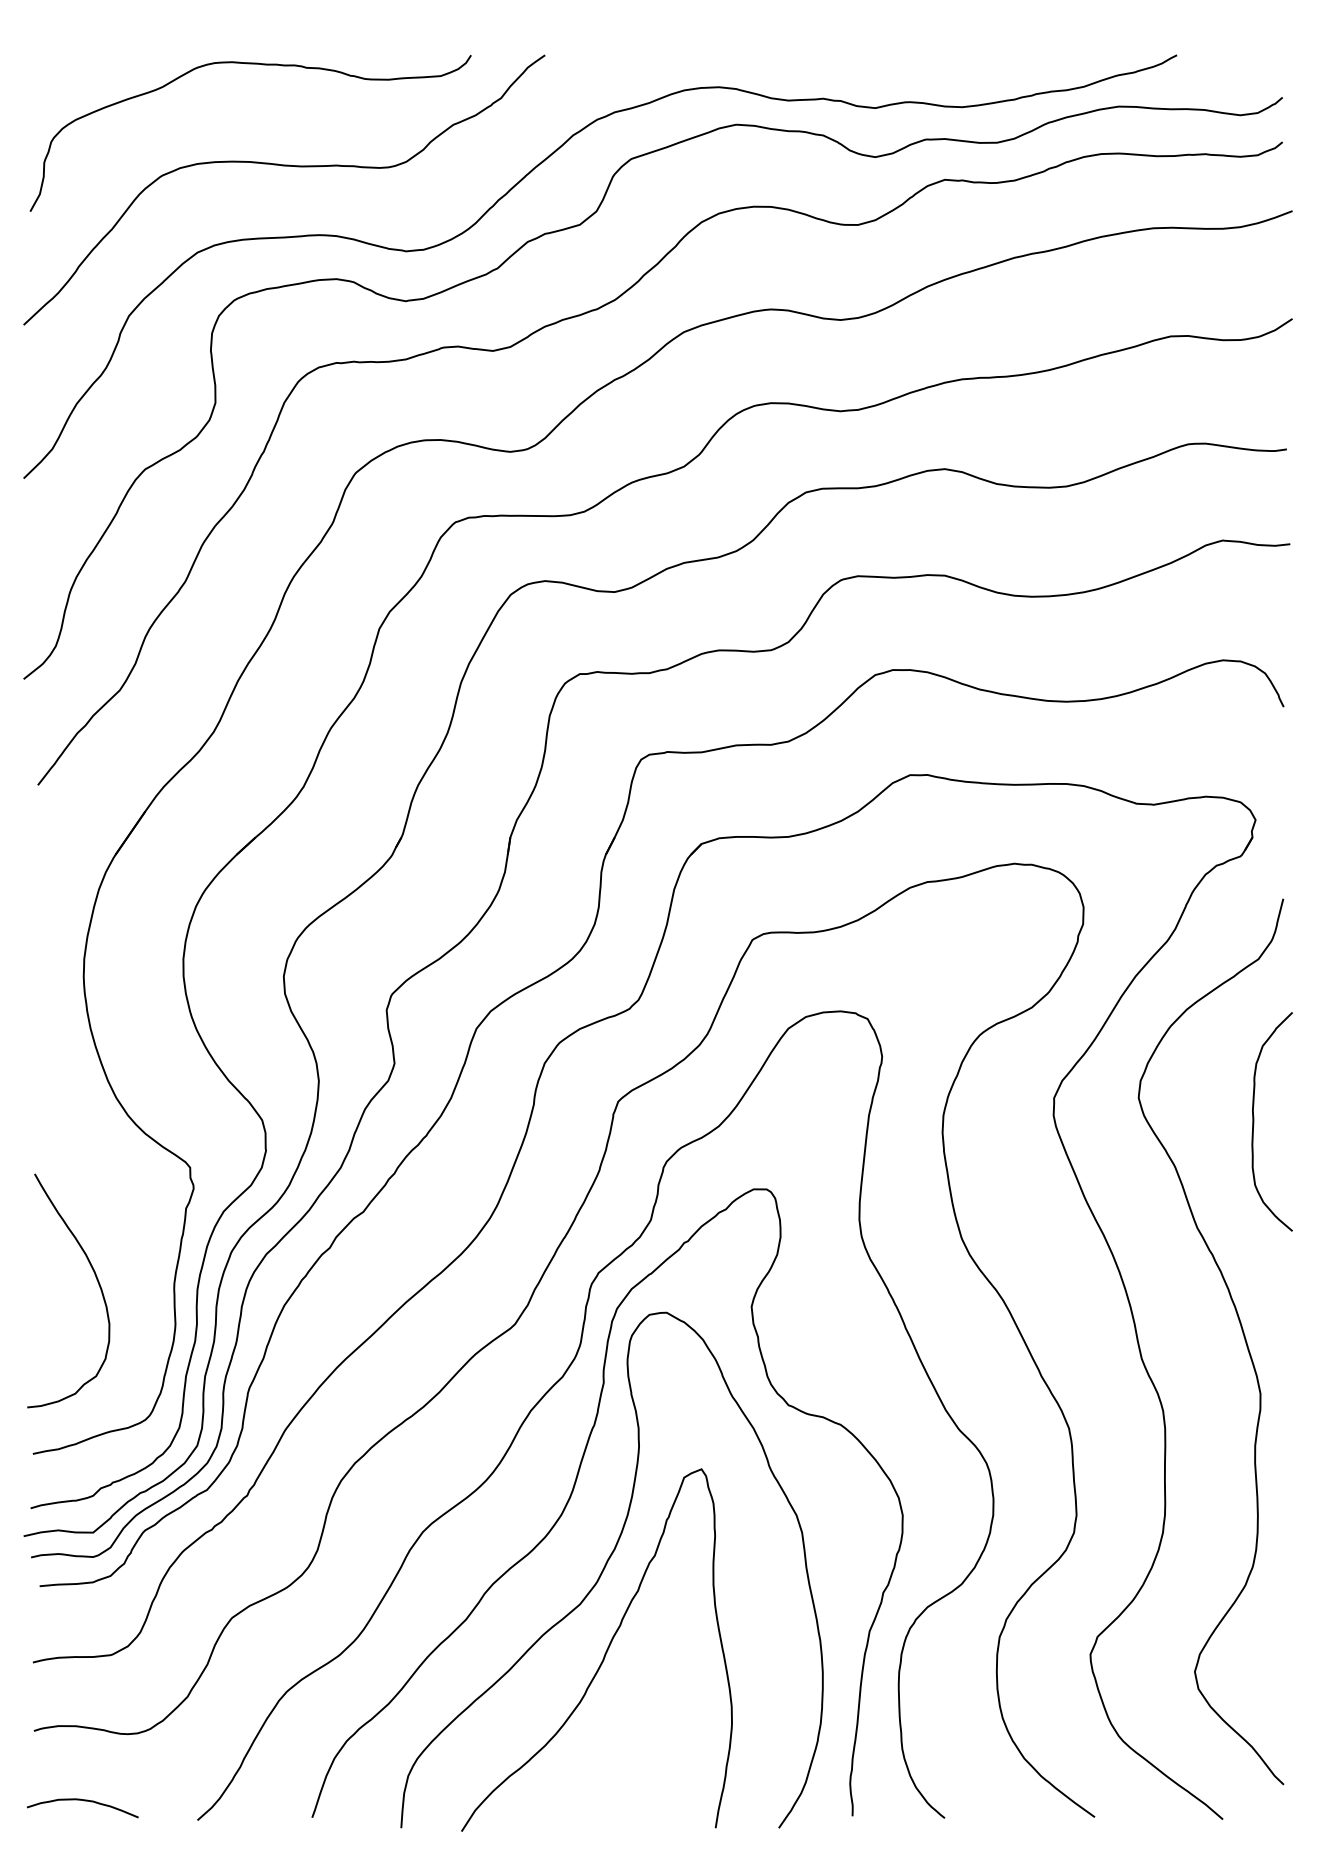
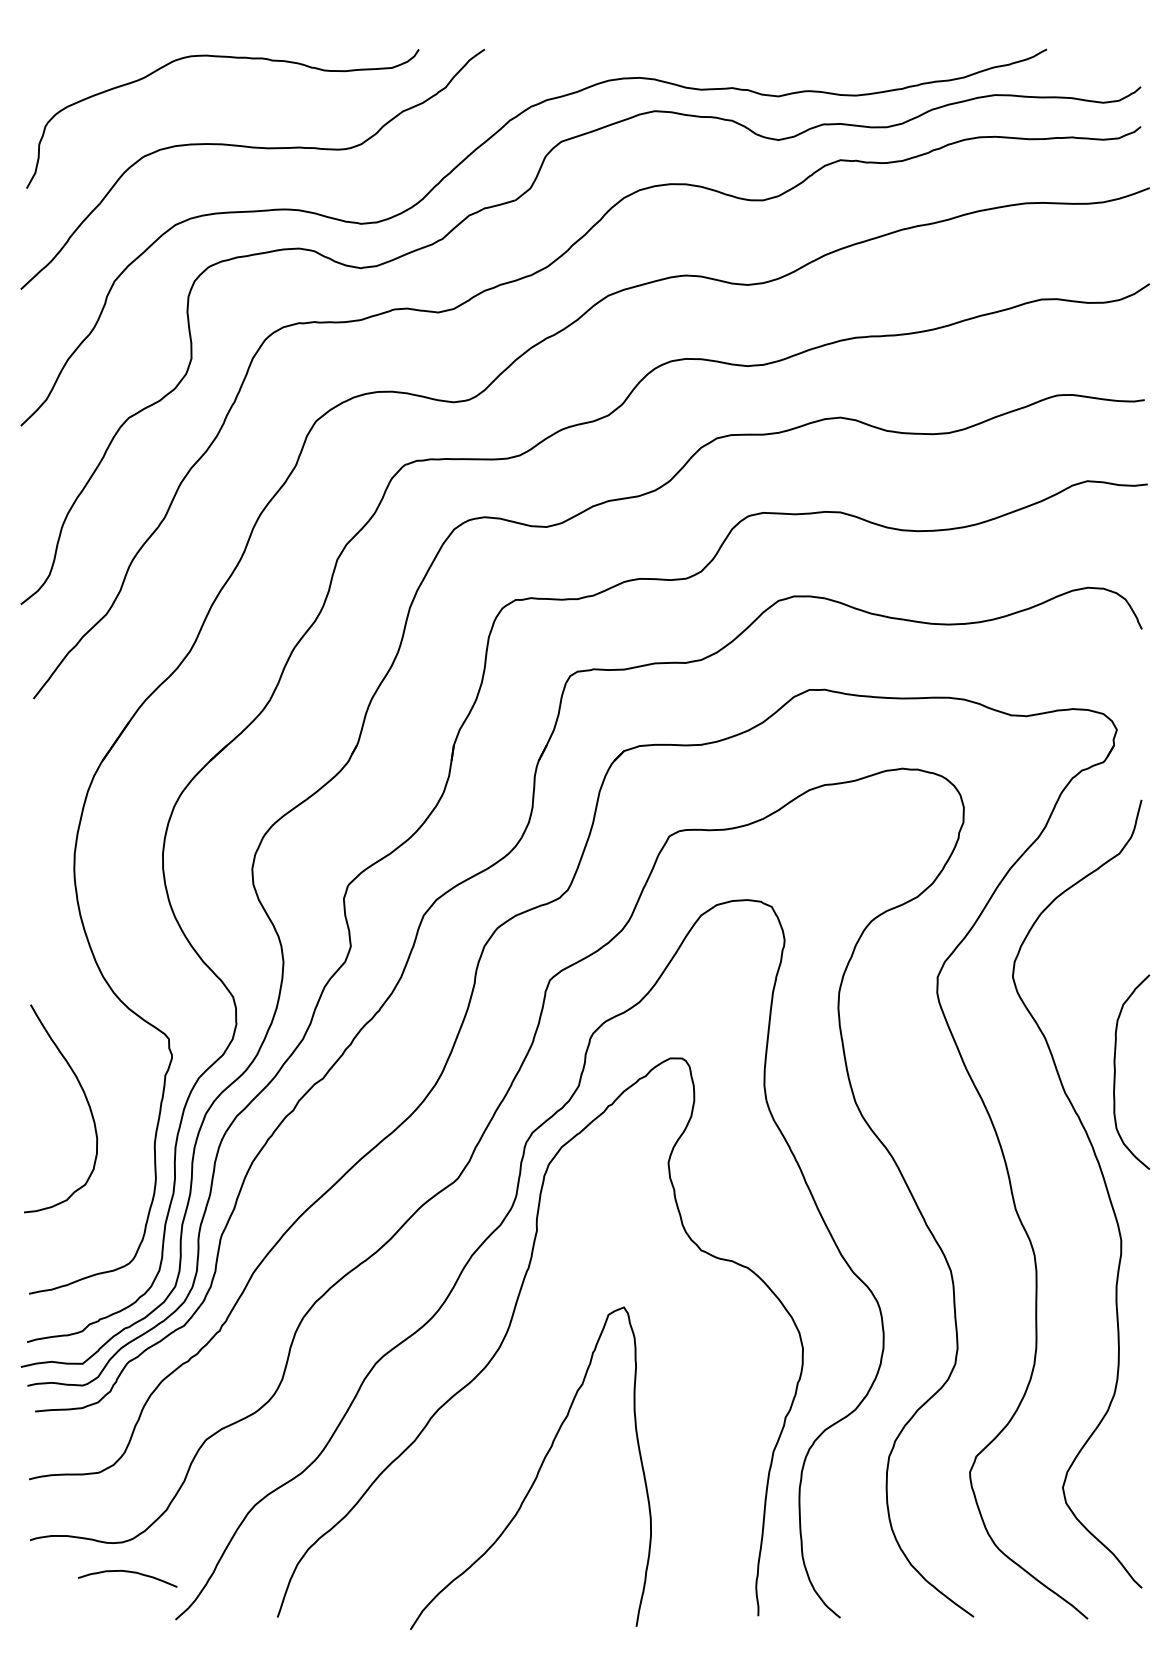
curve: (1254, 1121) -> (1115, 1071), moved
curve: (96, 1280) -> (85, 1099), moved
curve: (606, 1566) -> (539, 1393), removed
curve: (84, 1801) -> (129, 1572), moved

